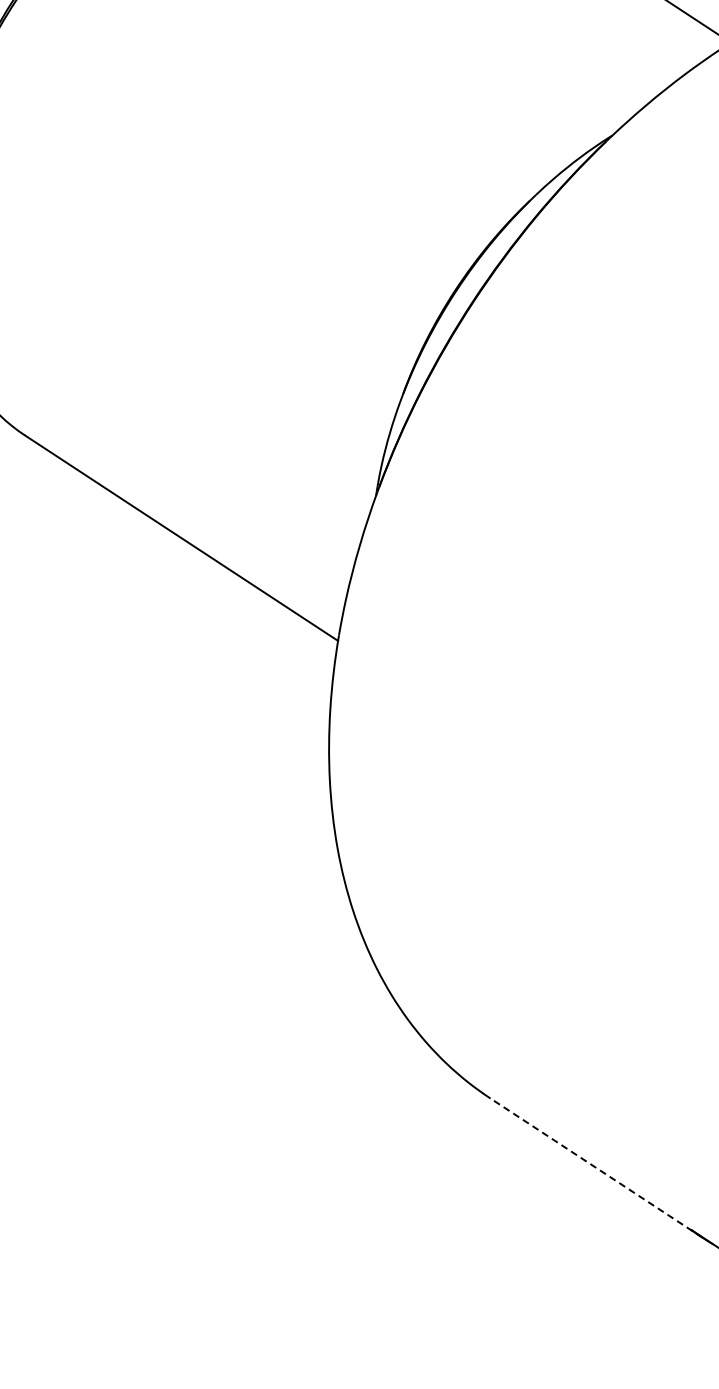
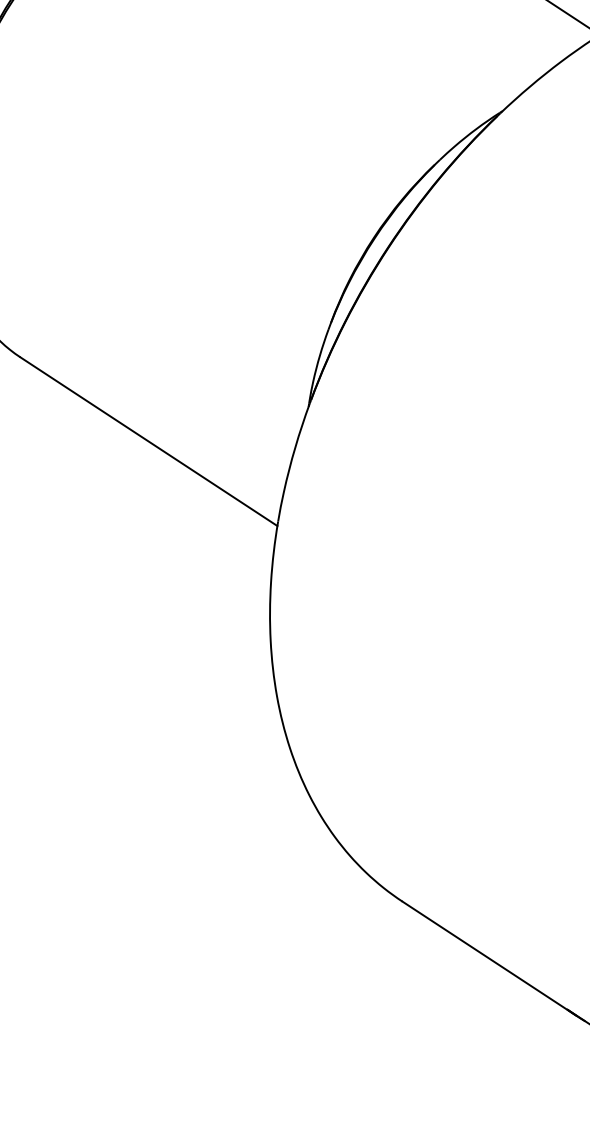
line: (596, 1168) -> (489, 959), dashed -> solid

